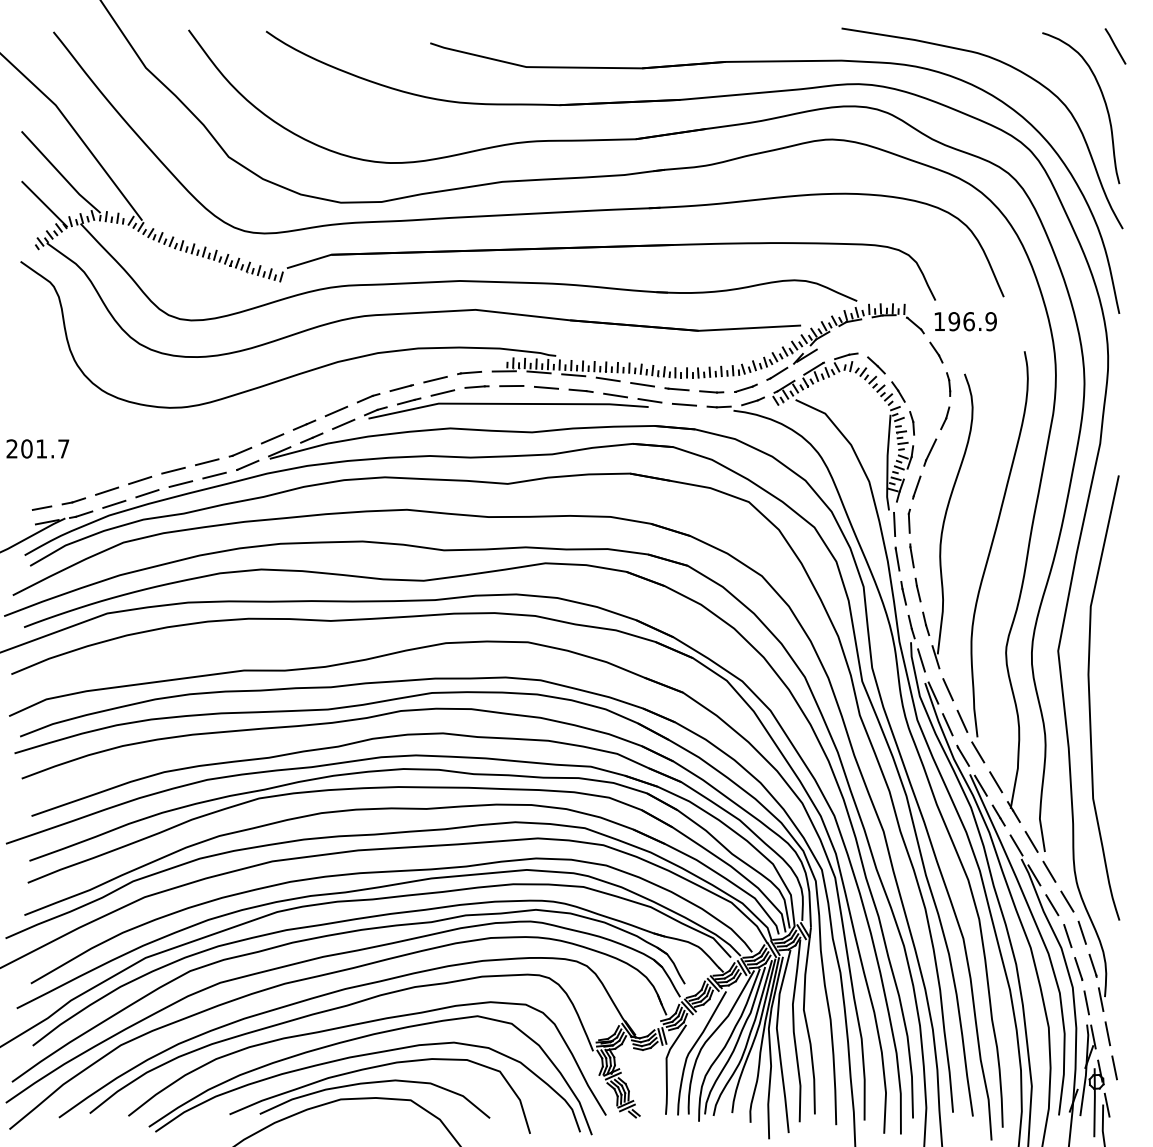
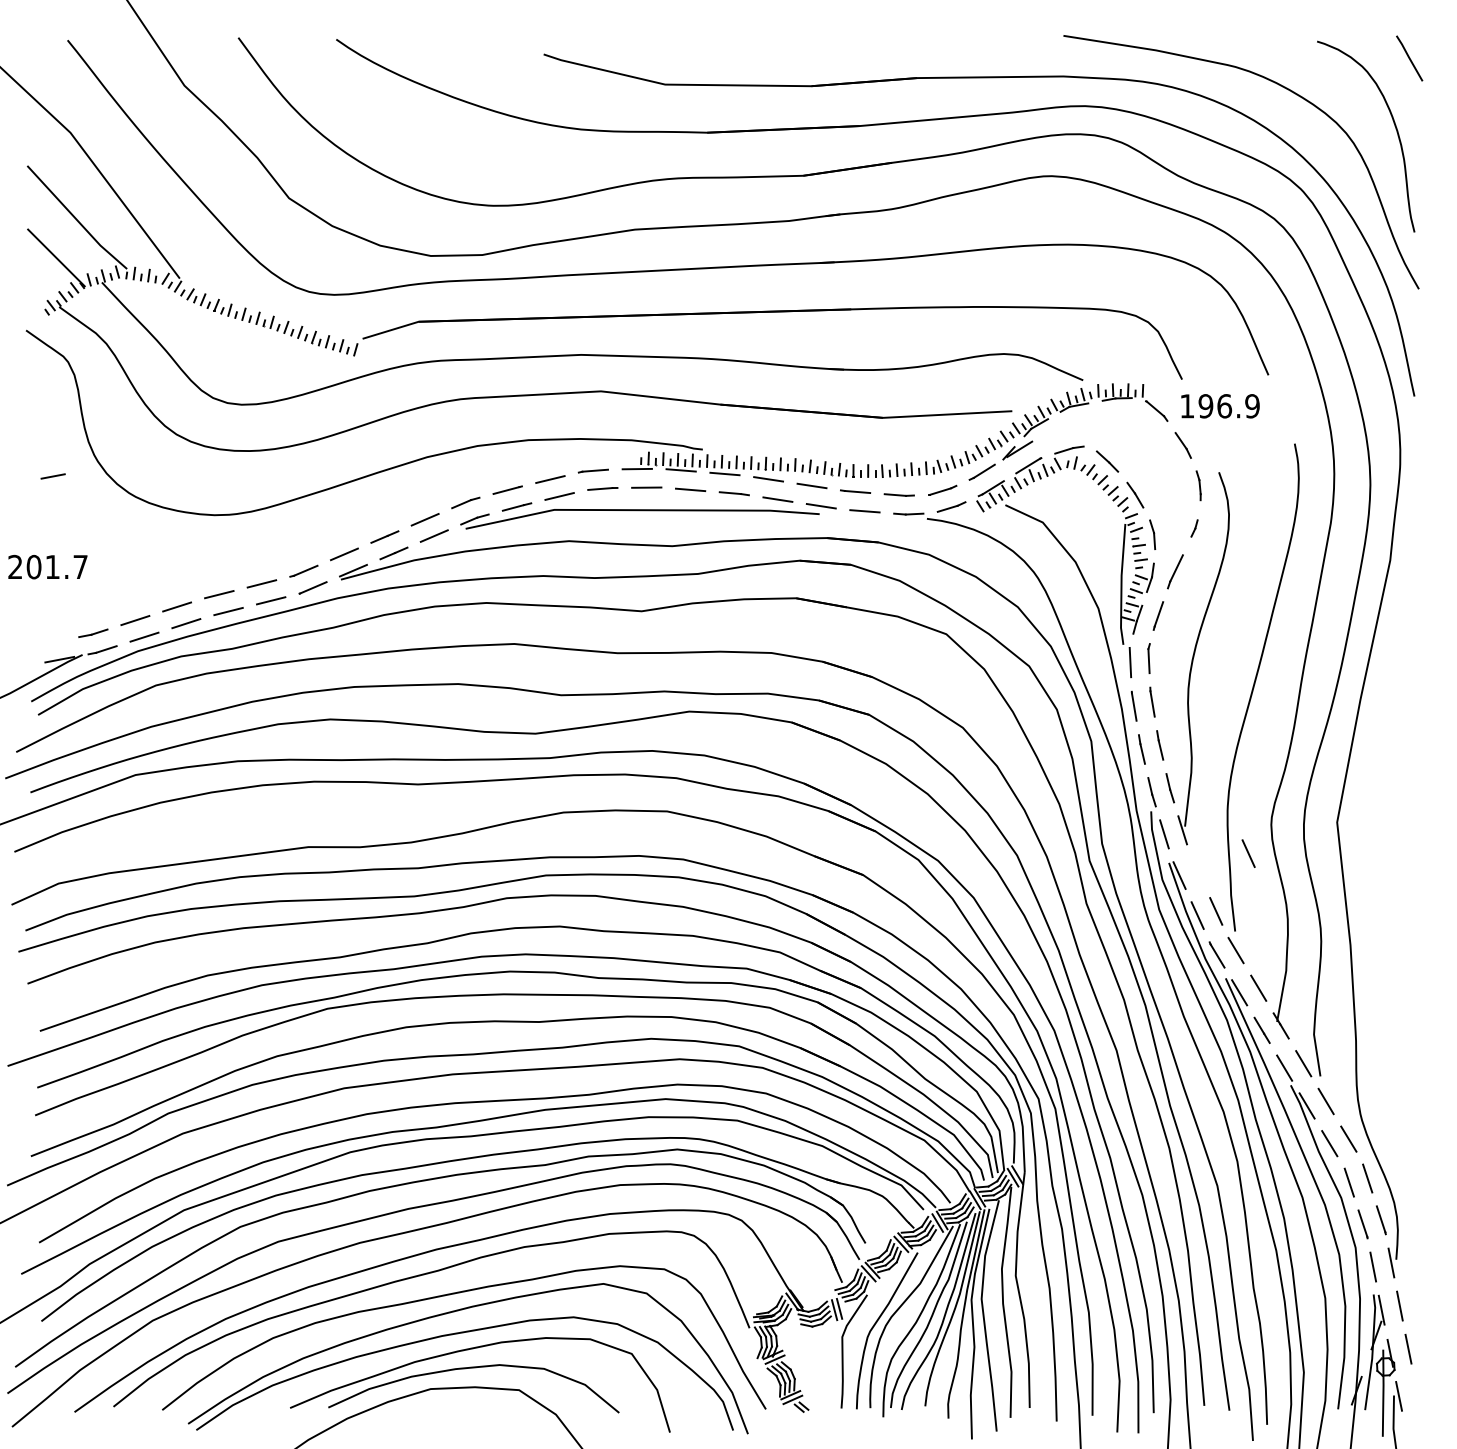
part: (945, 418) -> (1194, 528), size x0.6
line: (41, 507) -> (52, 475), moved
line: (947, 689) -> (1247, 853), moved
curve: (1090, 697) -> (1377, 881), removed

